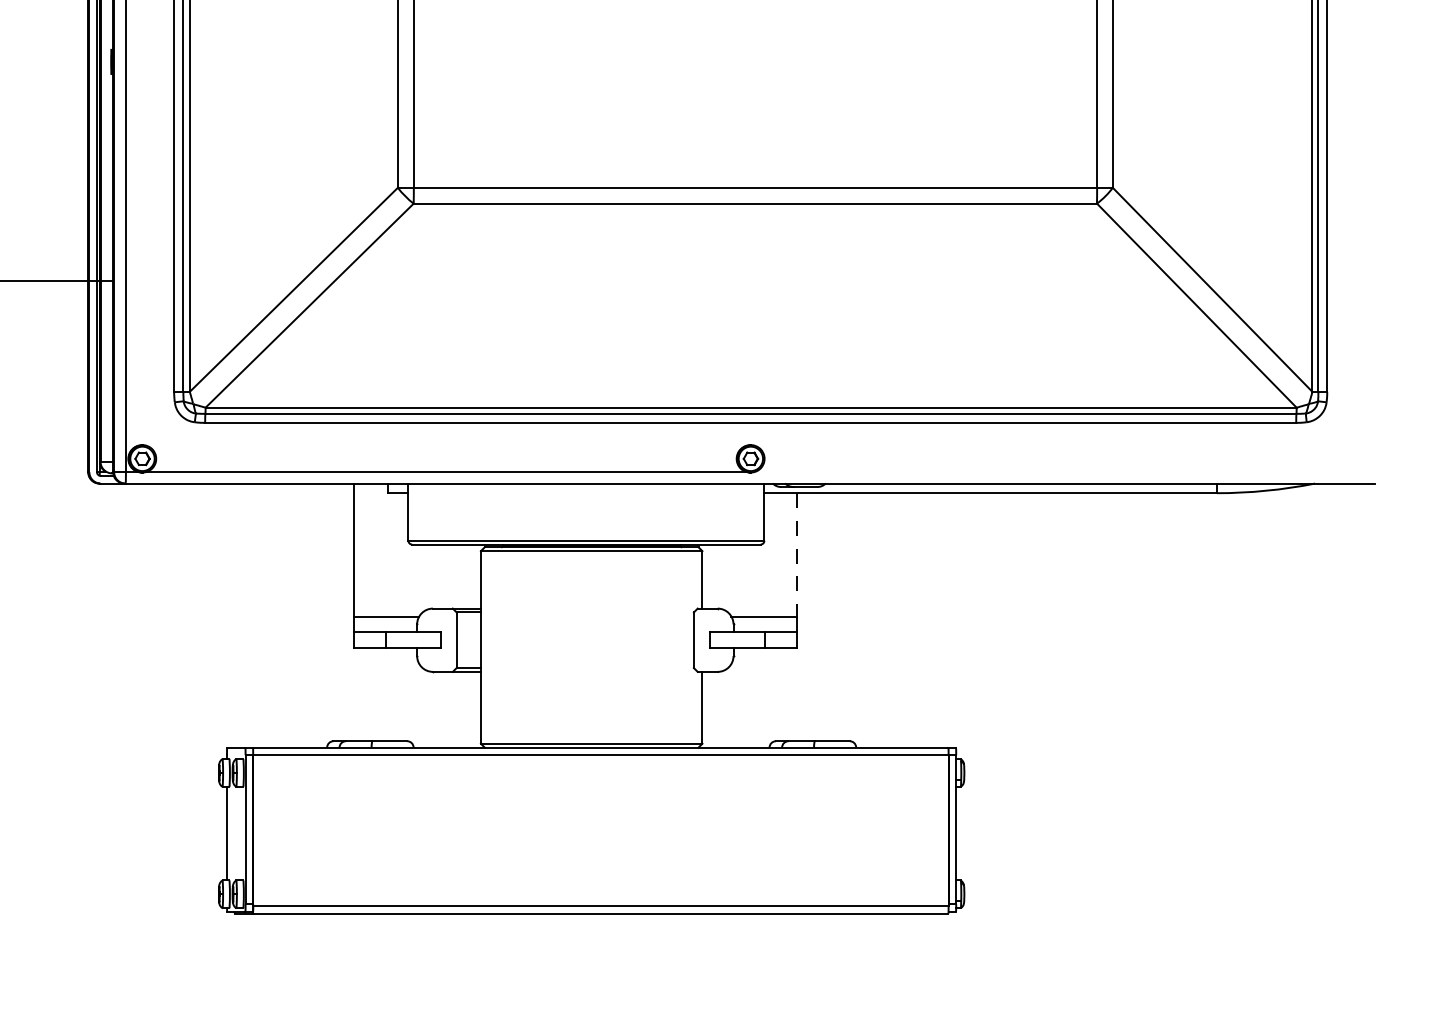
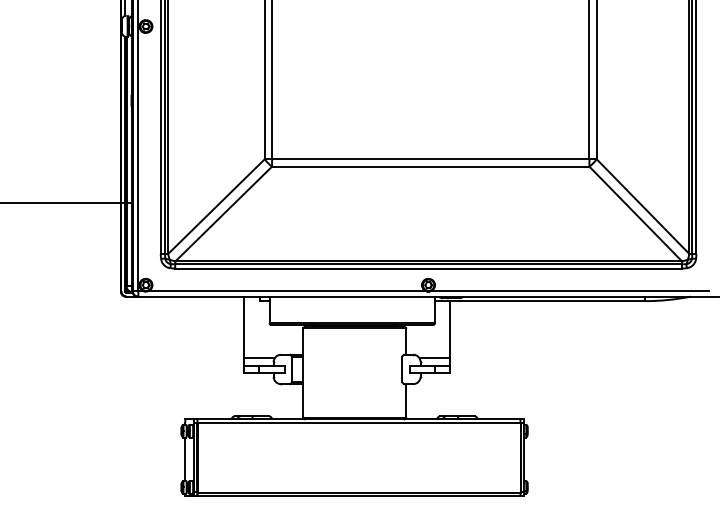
line: (1054, 472) -> (569, 291), added
line: (795, 554) -> (449, 329), dashed -> solid

